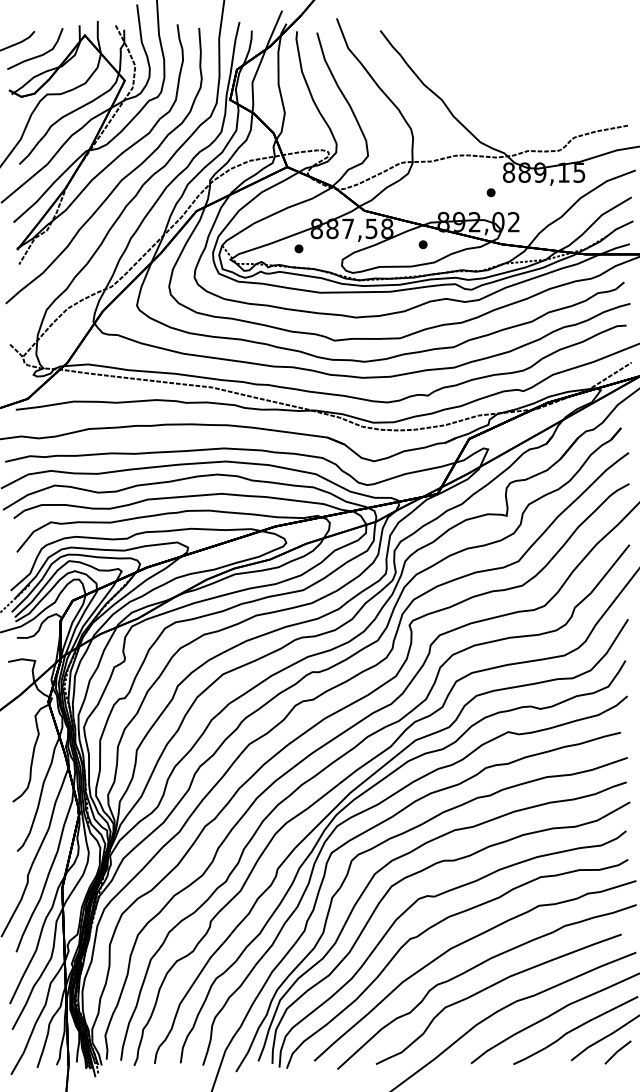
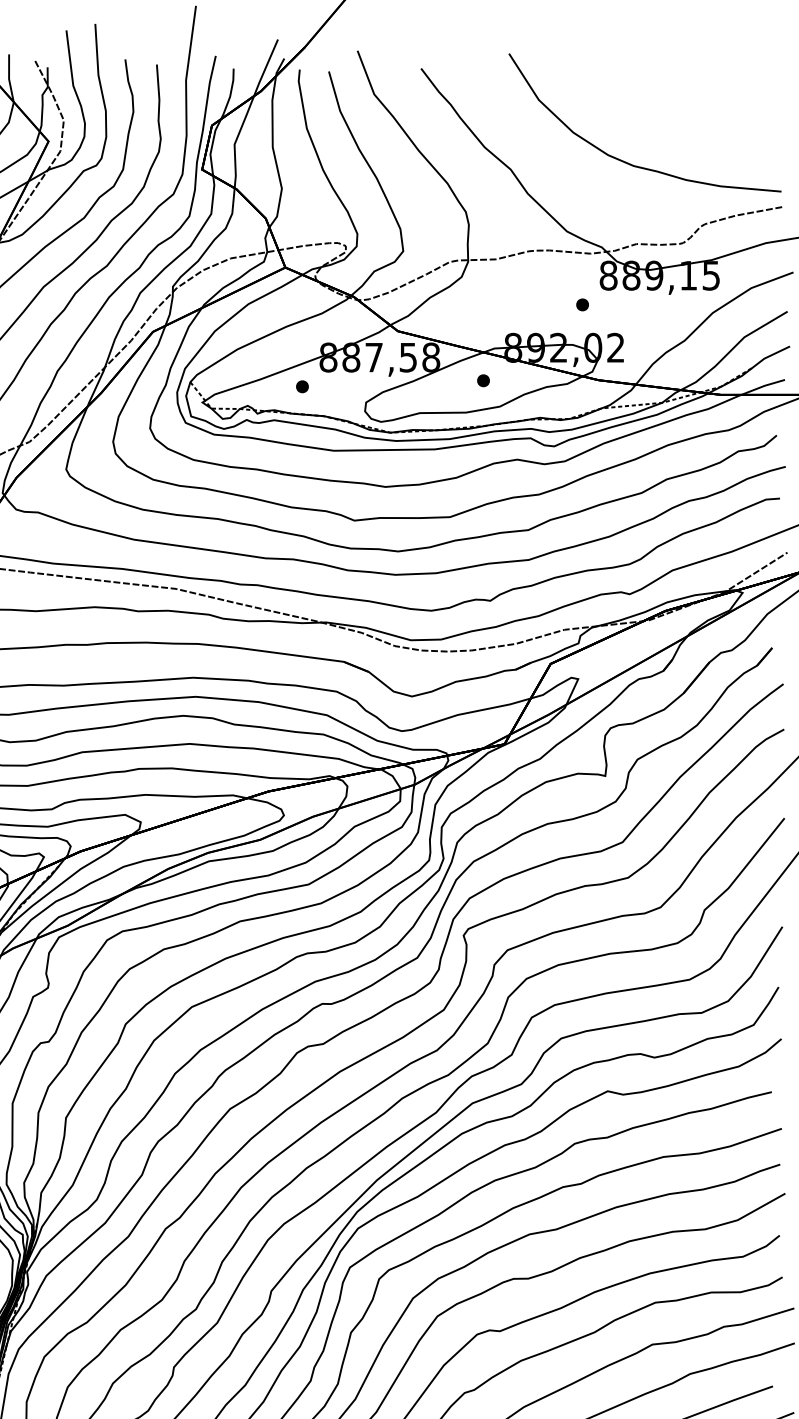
curve: (522, 94) -> (628, 161), added

